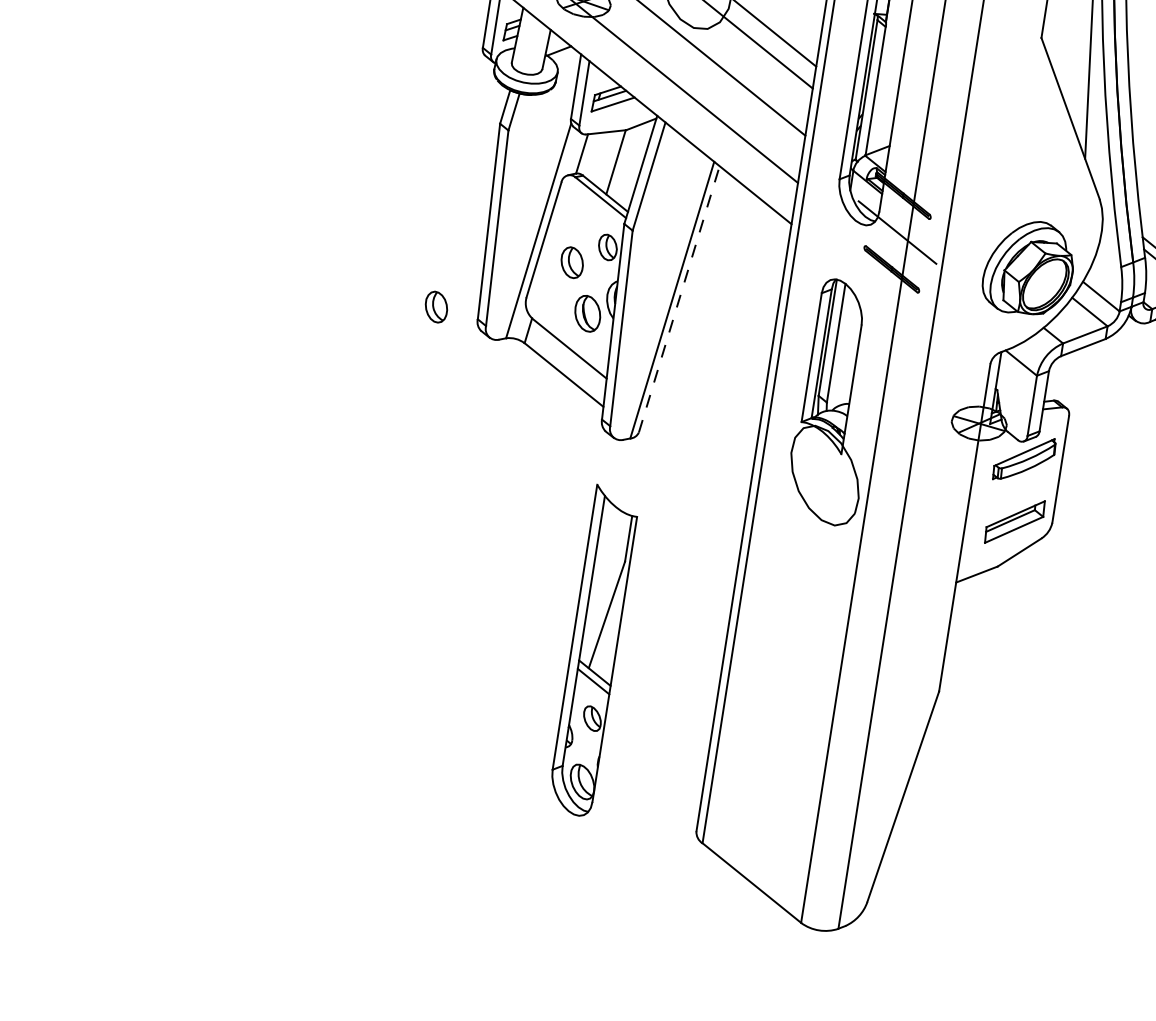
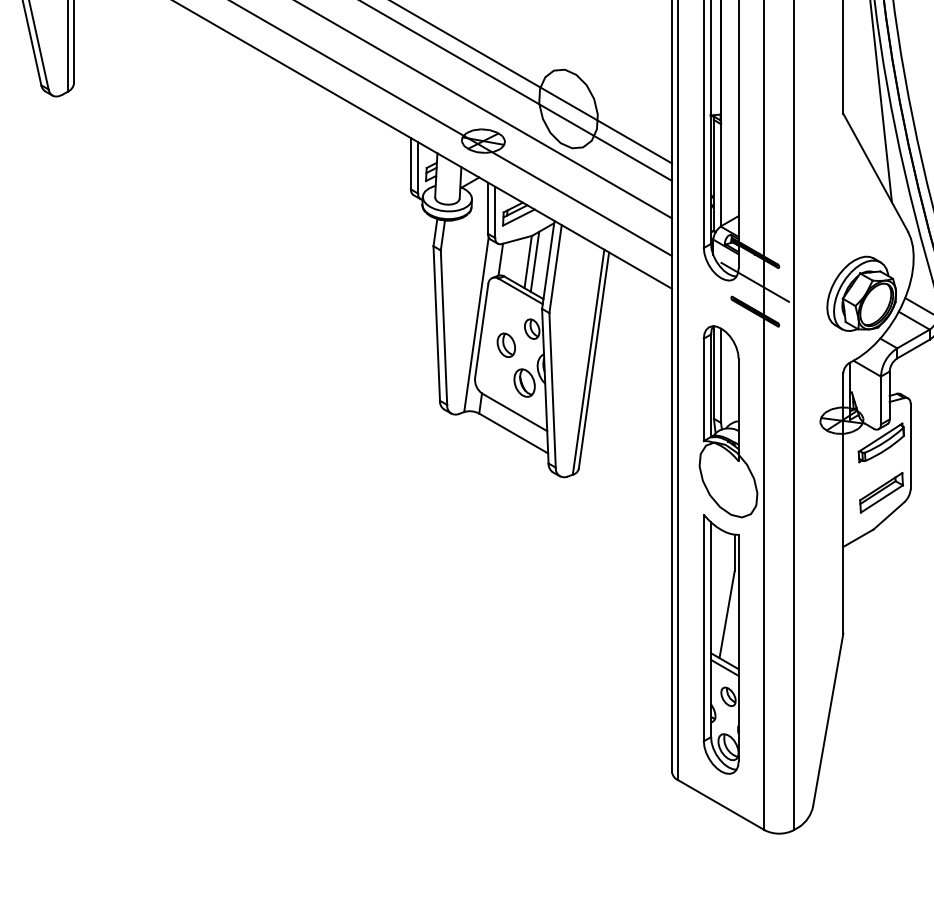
line: (624, 162) -> (534, 261), added
line: (680, 299) -> (594, 360), dashed -> solid
part: (435, 305) -> (405, 395), removed
part: (592, 651) -> (720, 644), moved

